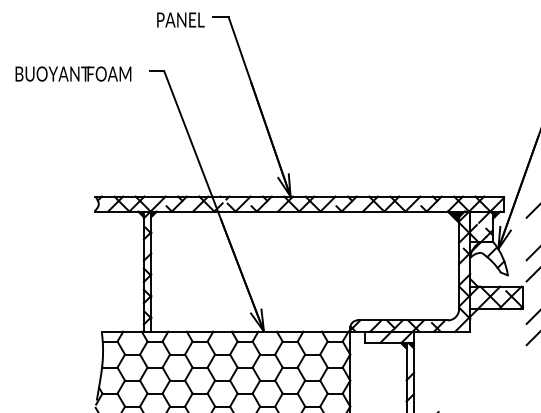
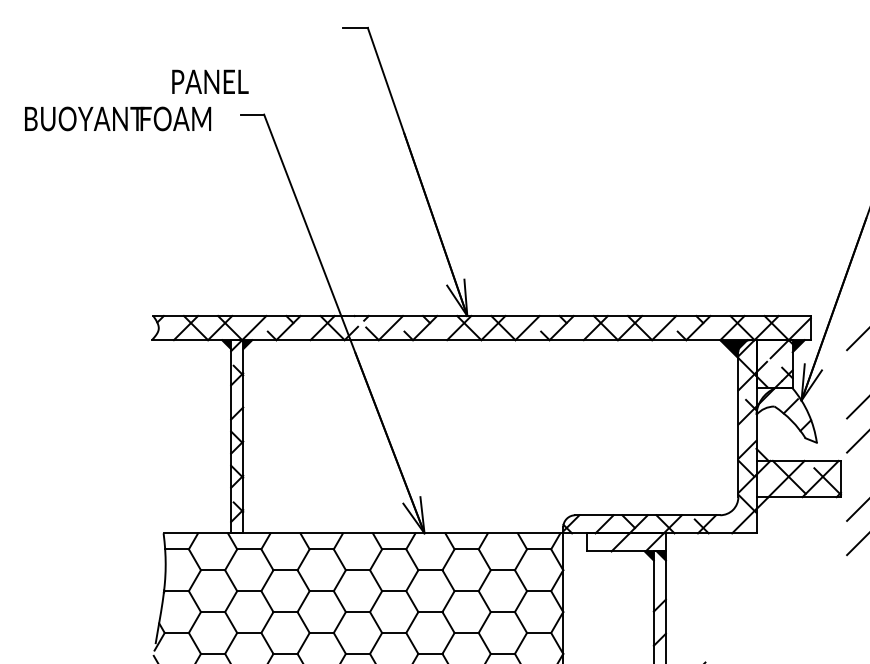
text: (180, 19) -> (209, 81), moved

